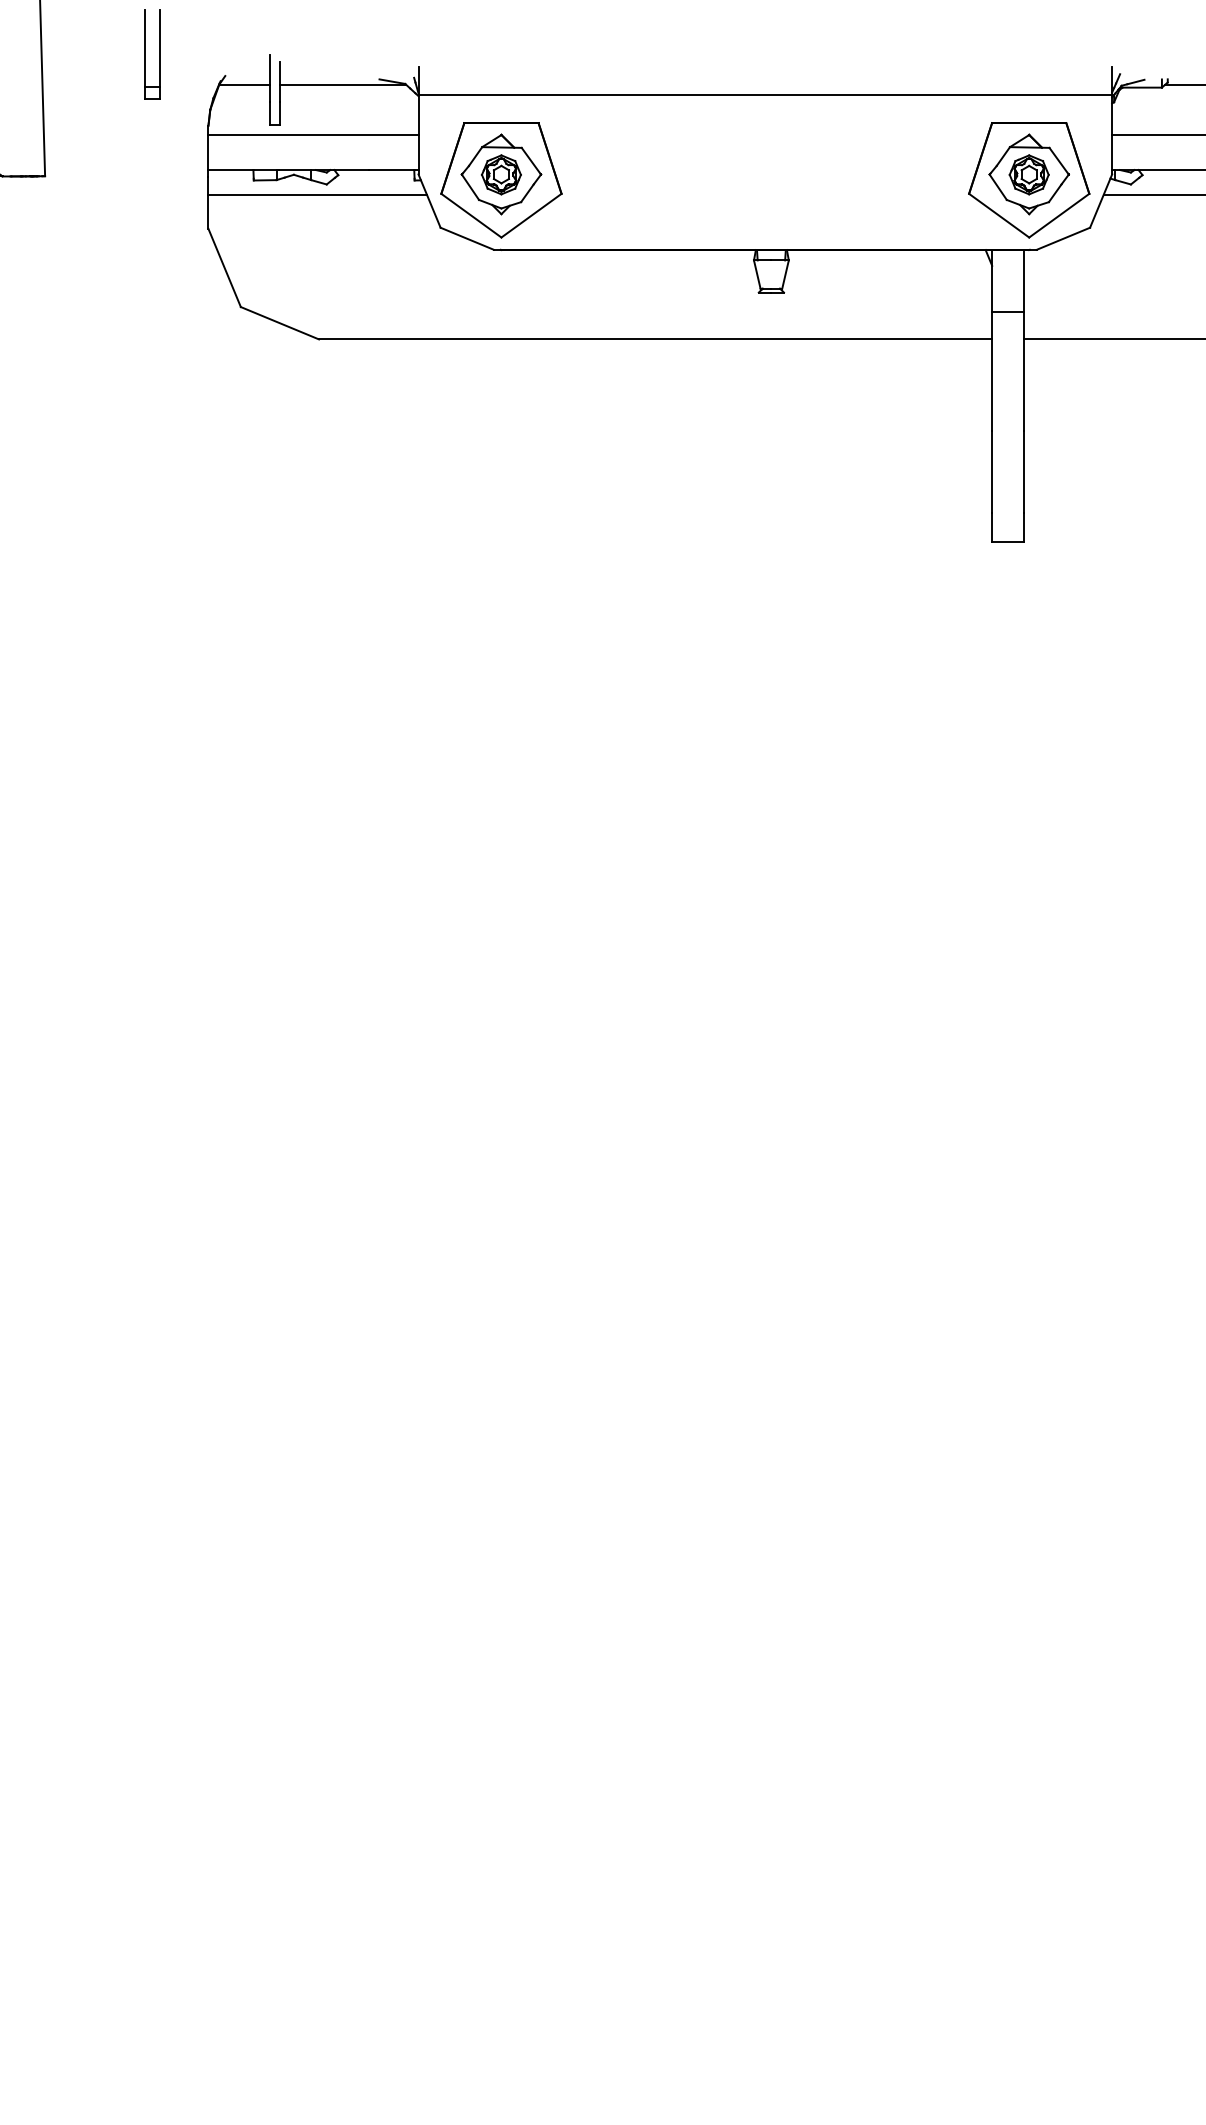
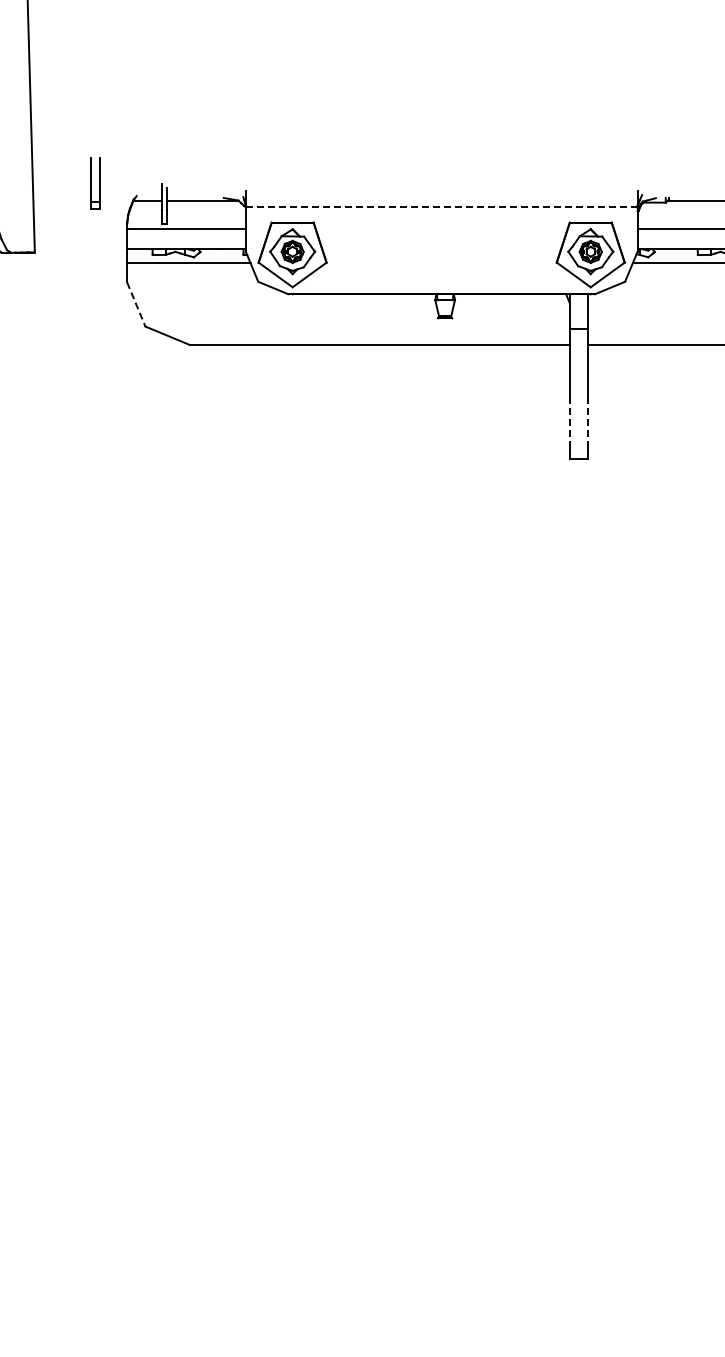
line: (764, 94) -> (441, 206), solid -> dashed
line: (225, 267) -> (136, 304), solid -> dashed
line: (991, 473) -> (569, 420), solid -> dashed
line: (1023, 473) -> (587, 420), solid -> dashed

